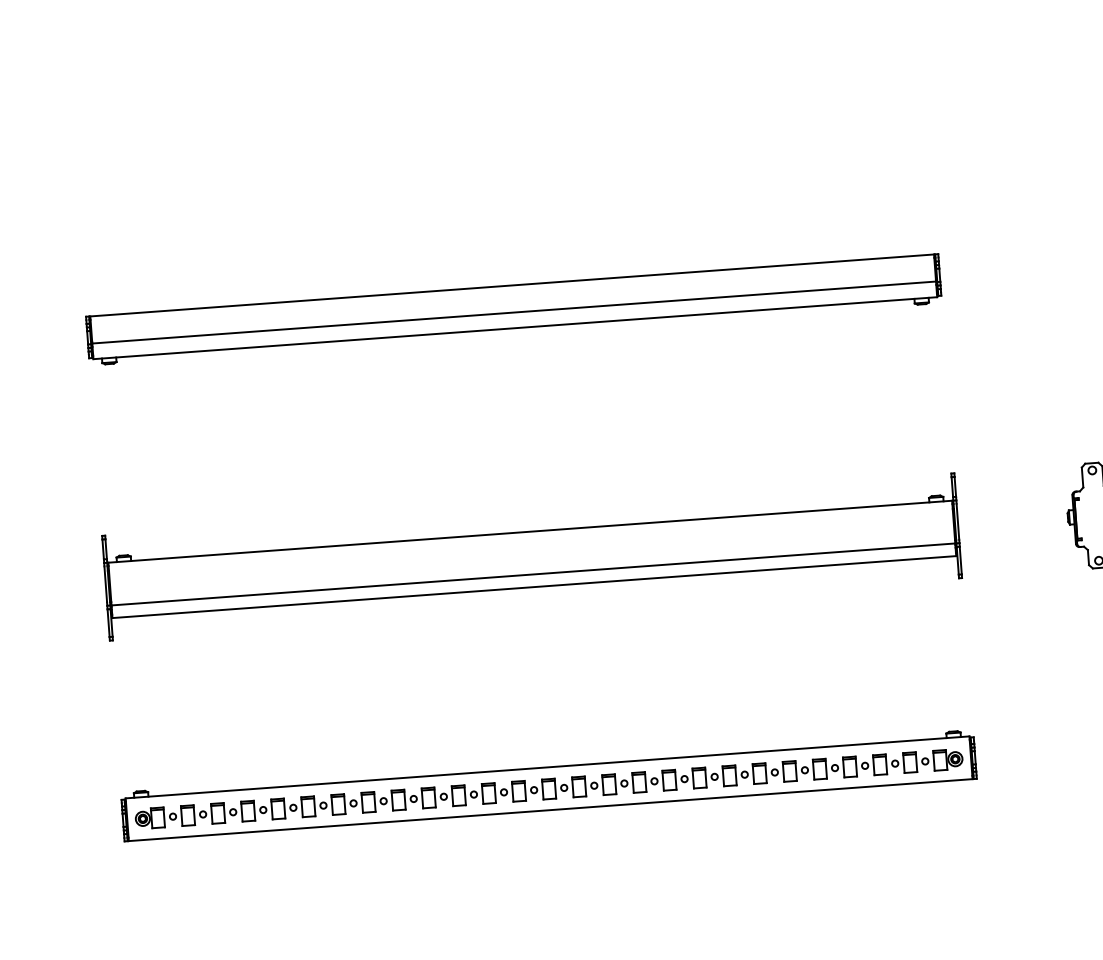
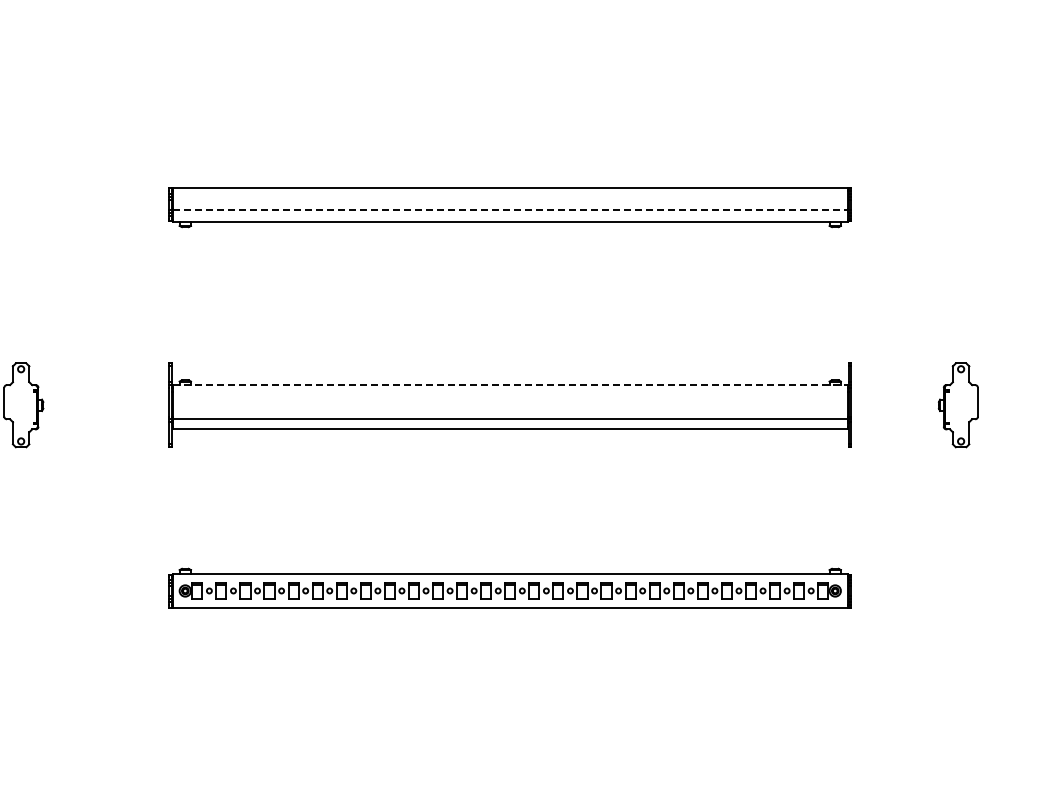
line: (514, 312) -> (510, 209), solid -> dashed
line: (530, 532) -> (510, 385), solid -> dashed

